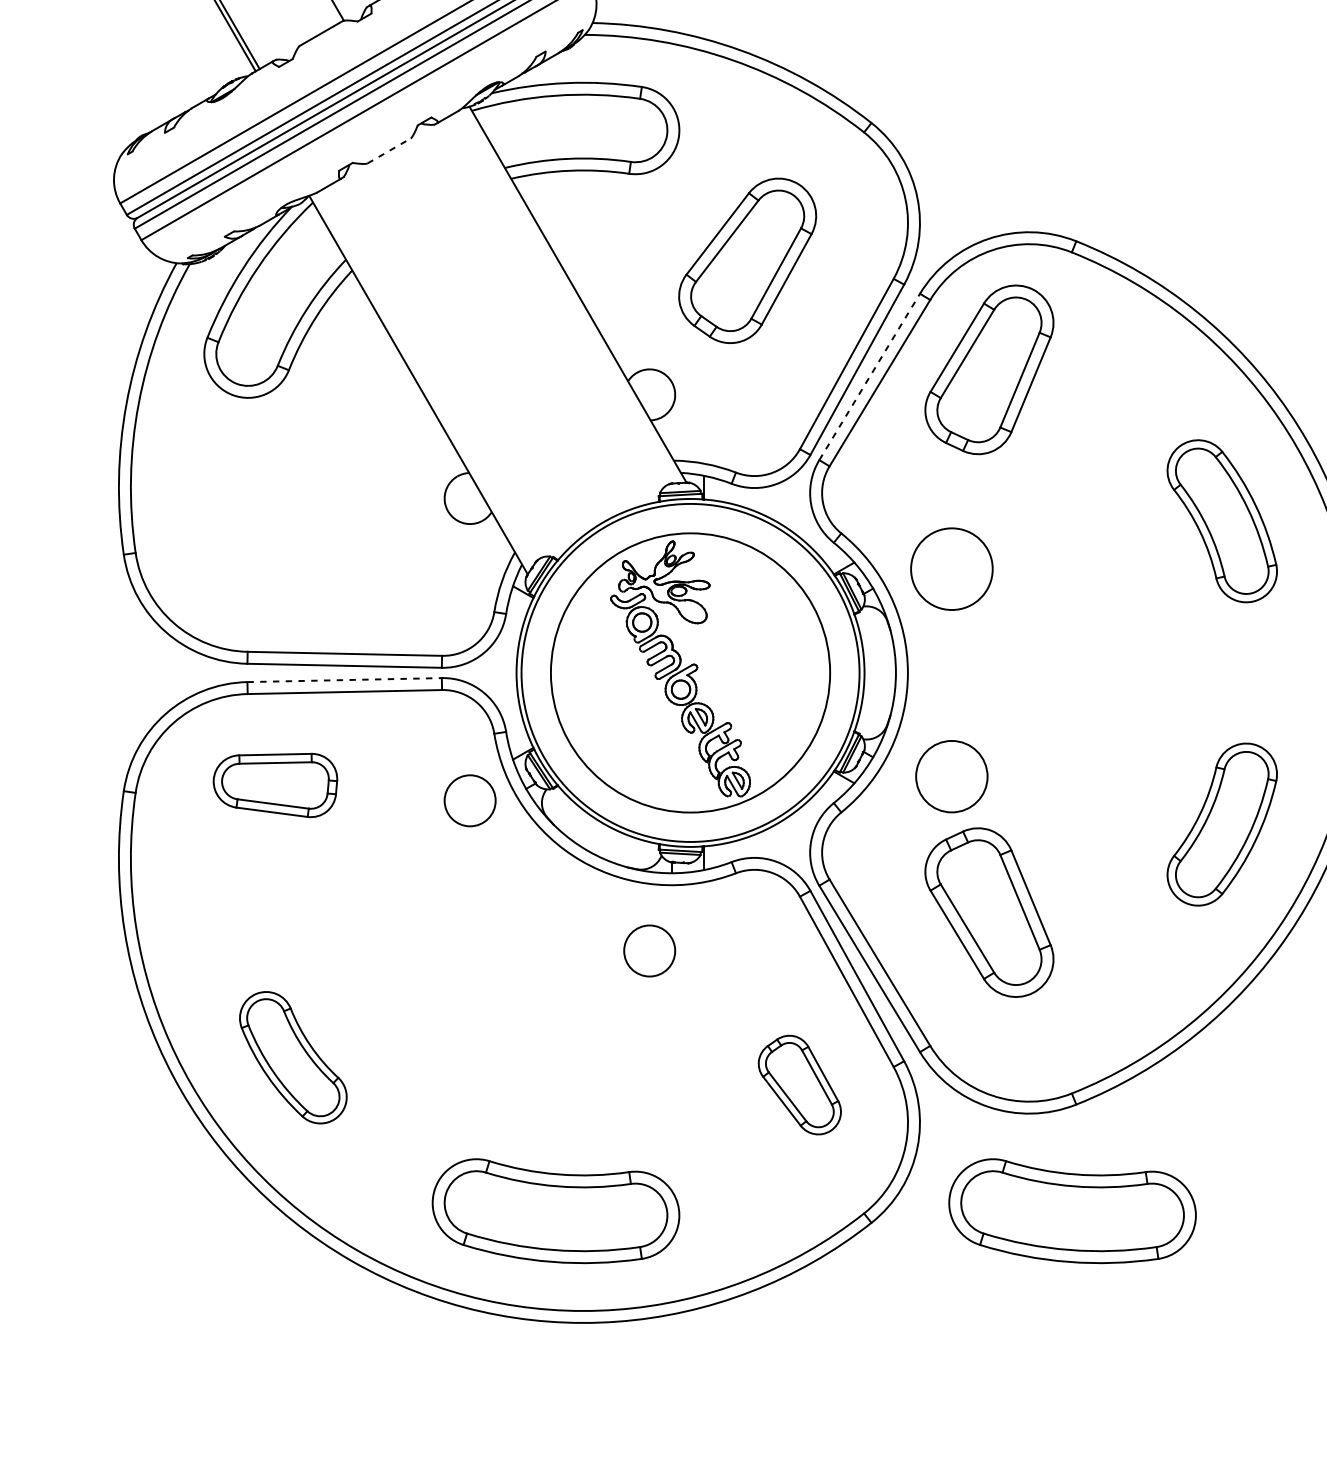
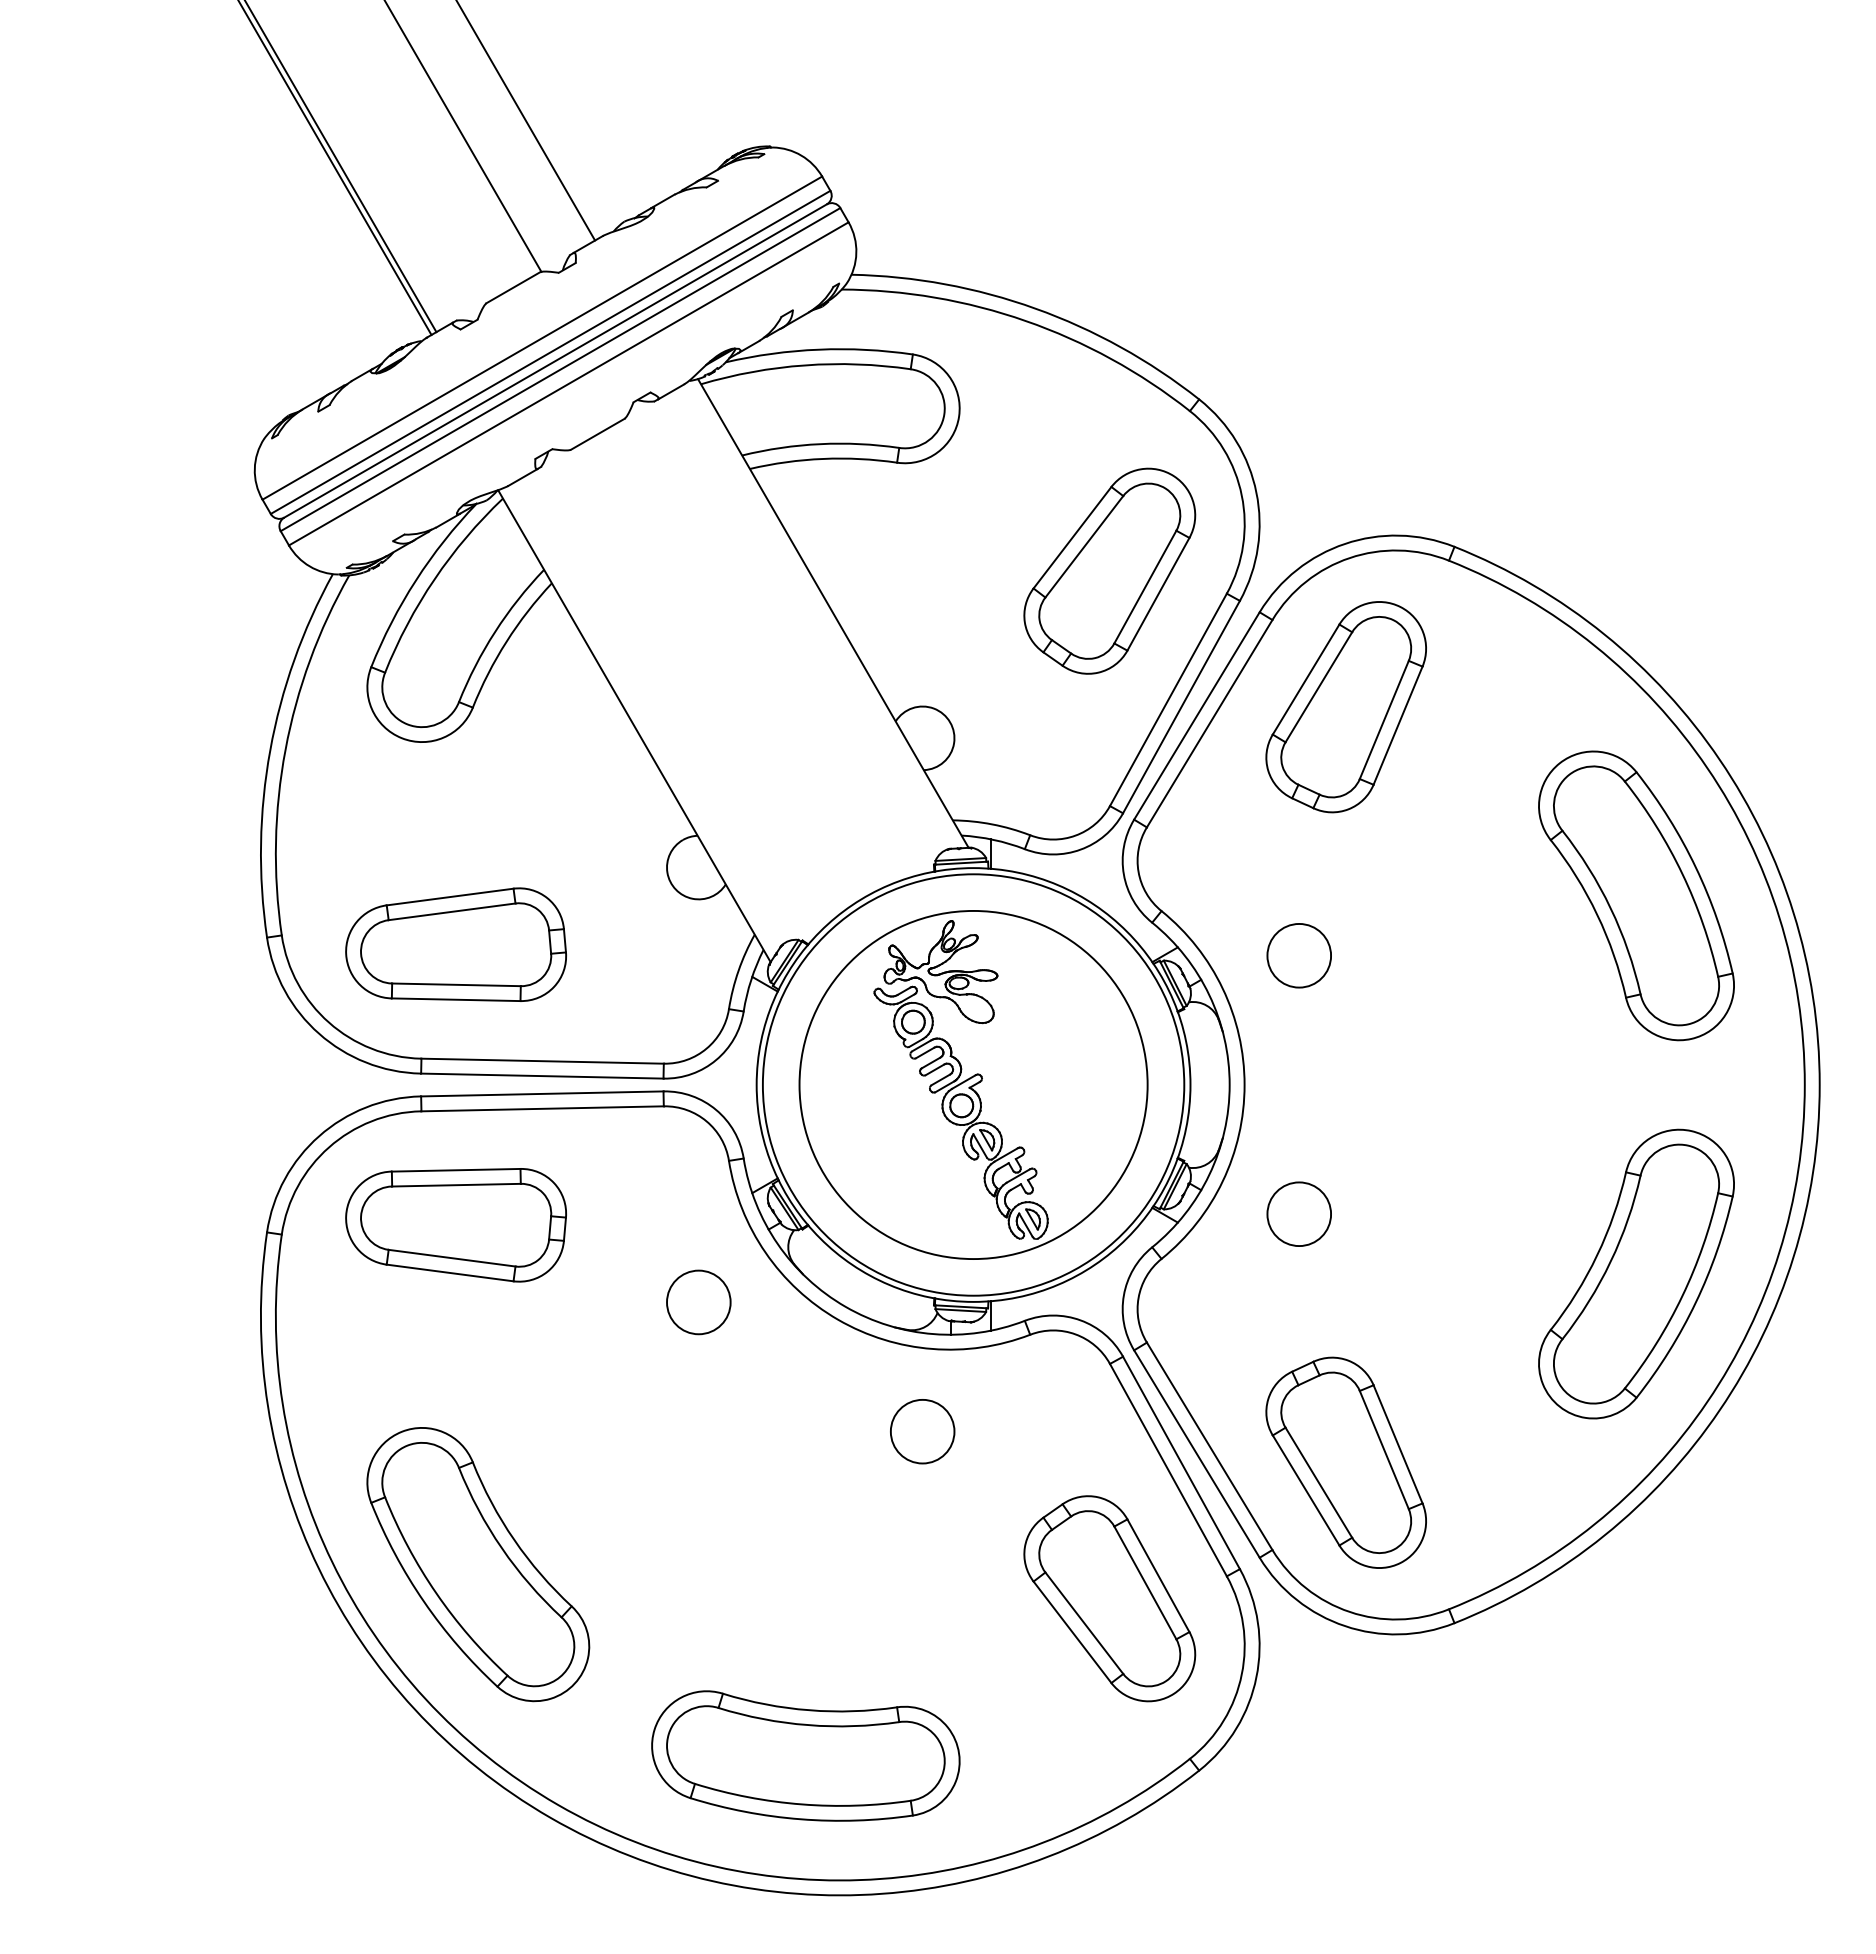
line: (389, 151) -> (598, 434), dashed -> solid
part: (747, 260) -> (1109, 570), moved
line: (870, 376) -> (1197, 715), dashed -> solid
part: (1222, 520) -> (1636, 895), size x1.43
part: (274, 560) -> (455, 944), added
circle: (951, 569) -> (1298, 955), size x0.62
line: (344, 679) -> (542, 1093), dashed -> solid
circle: (951, 776) -> (1298, 1213), size x0.71
part: (274, 785) -> (455, 1225), size x1.43
circle: (469, 800) -> (698, 1302), moved
part: (1222, 824) -> (1636, 1273), size x1.43
part: (988, 912) -> (1345, 1462), moved
part: (293, 1057) -> (478, 1564), size x1.67
part: (799, 1084) -> (1109, 1598), size x1.67
part: (1072, 1210) -> (1449, 1755), removed

